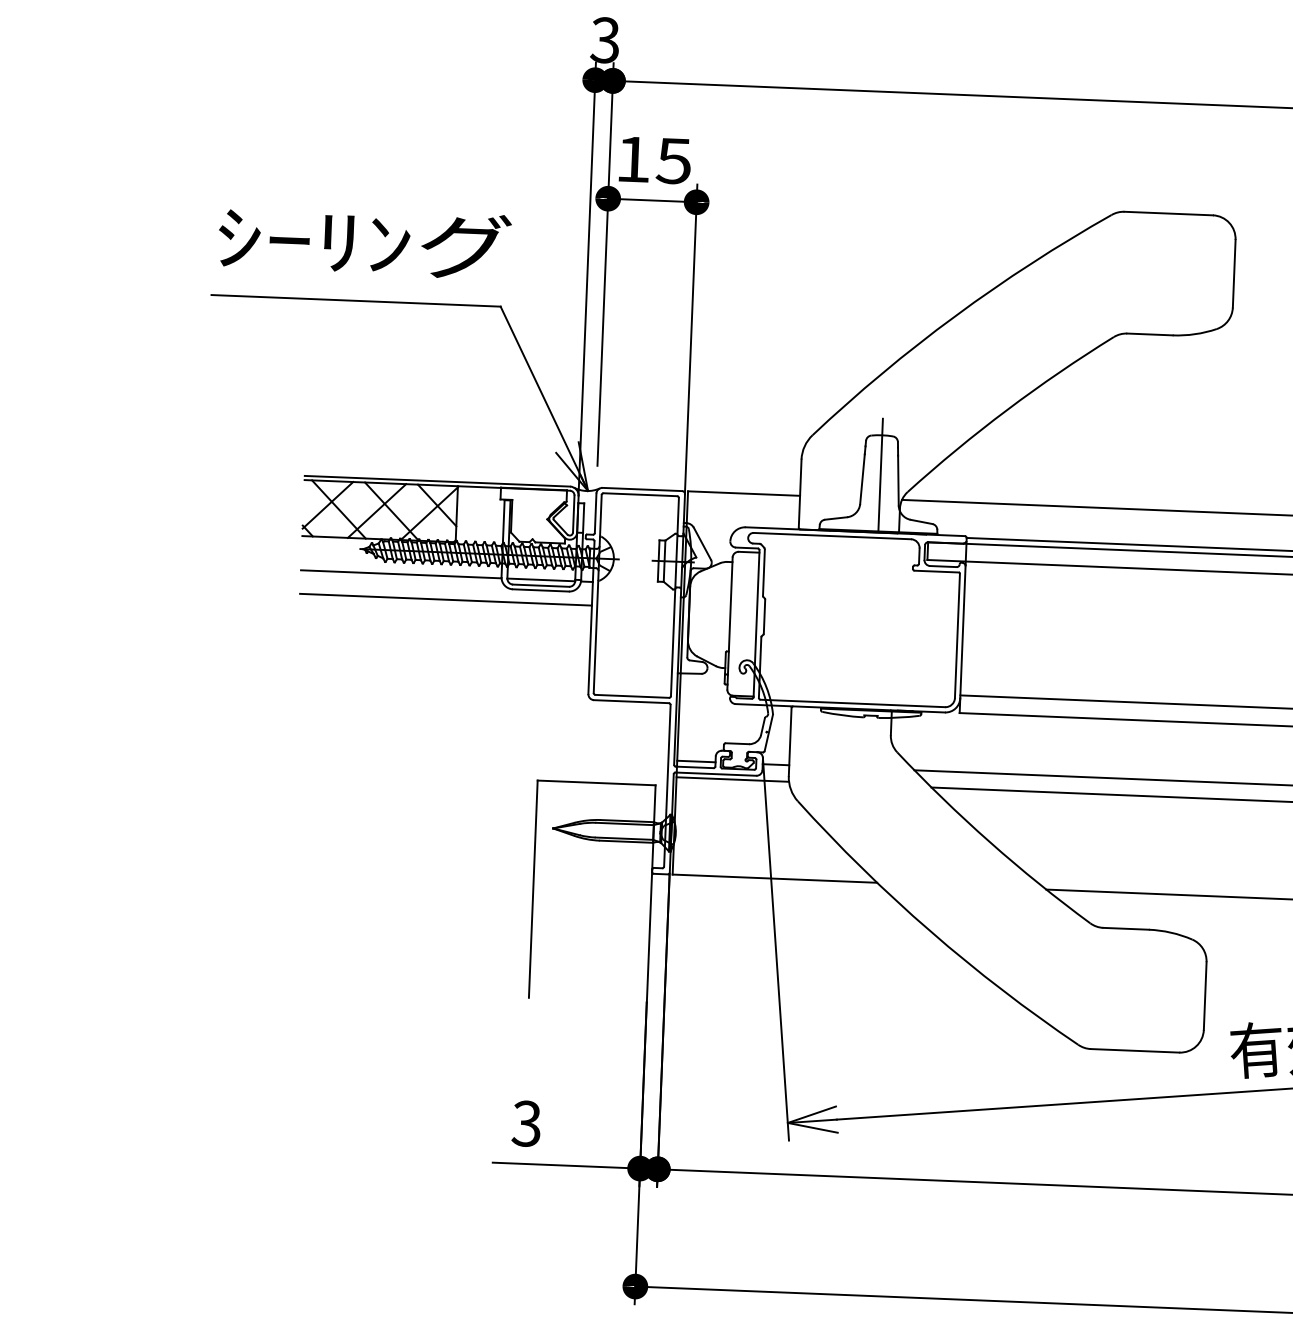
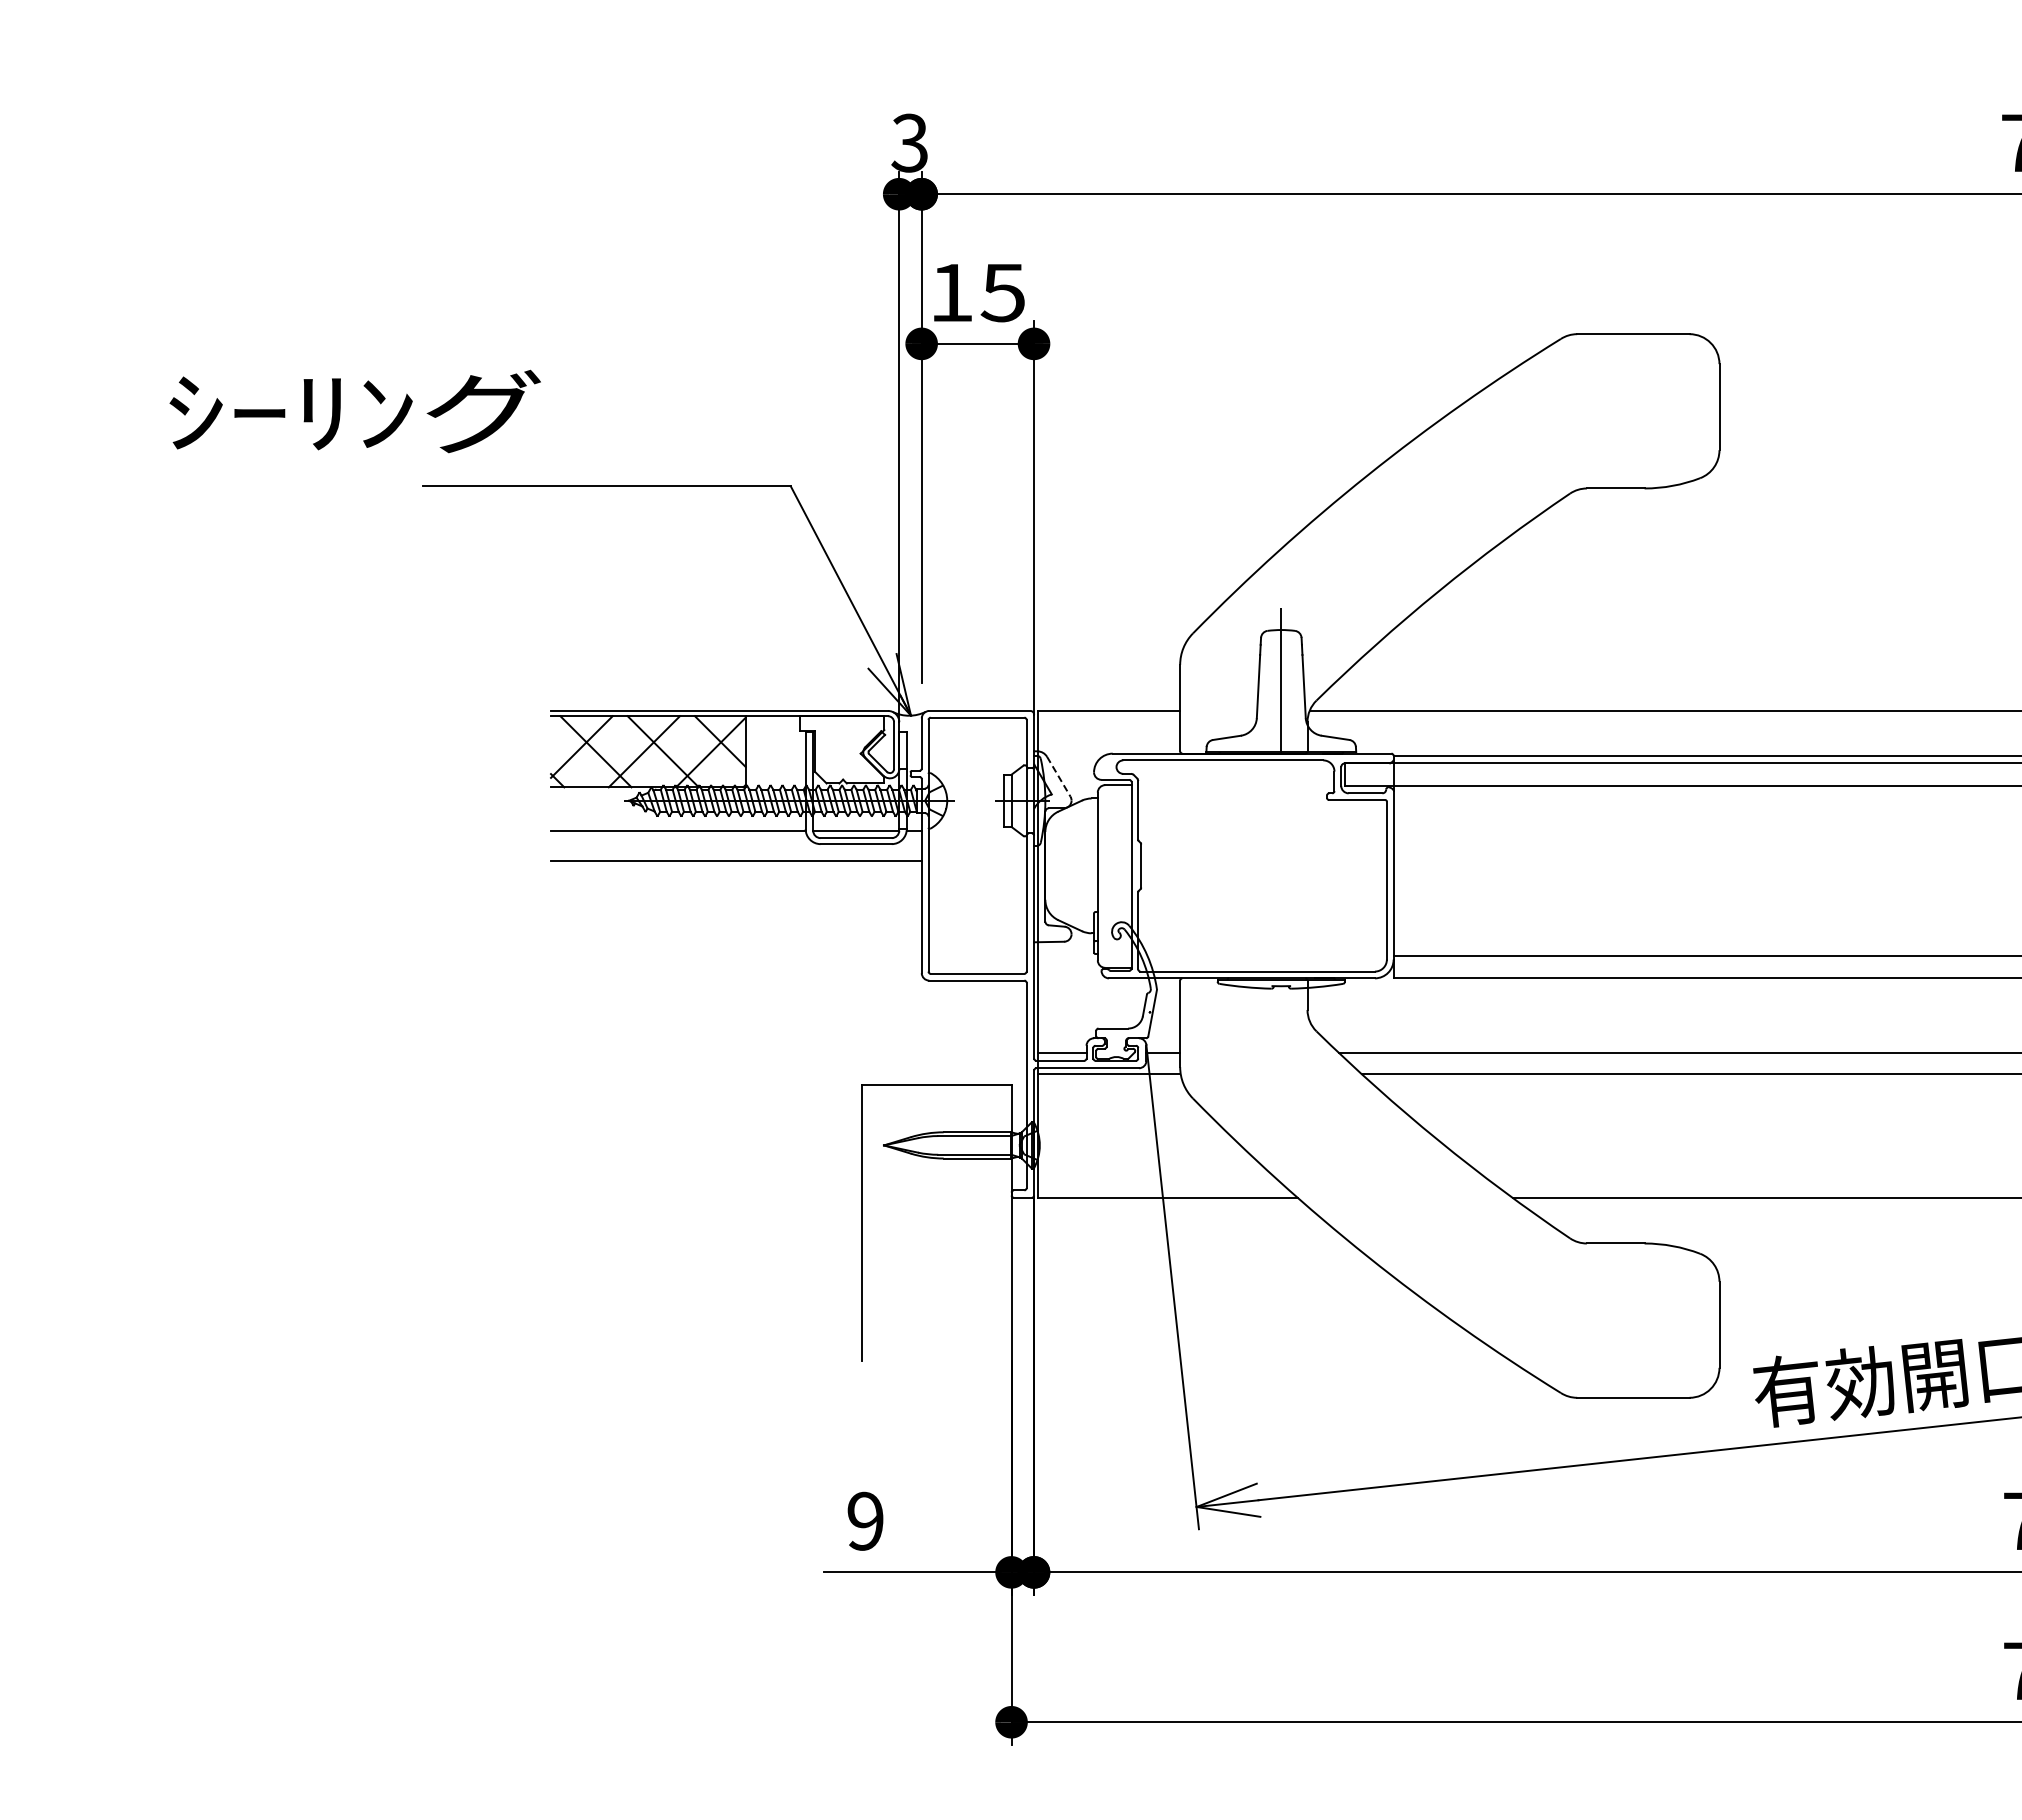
text: (364, 242) -> (354, 411), moved
line: (702, 544) -> (1059, 777), solid -> dashed
text: (525, 1123) -> (864, 1521), 3 -> 9

